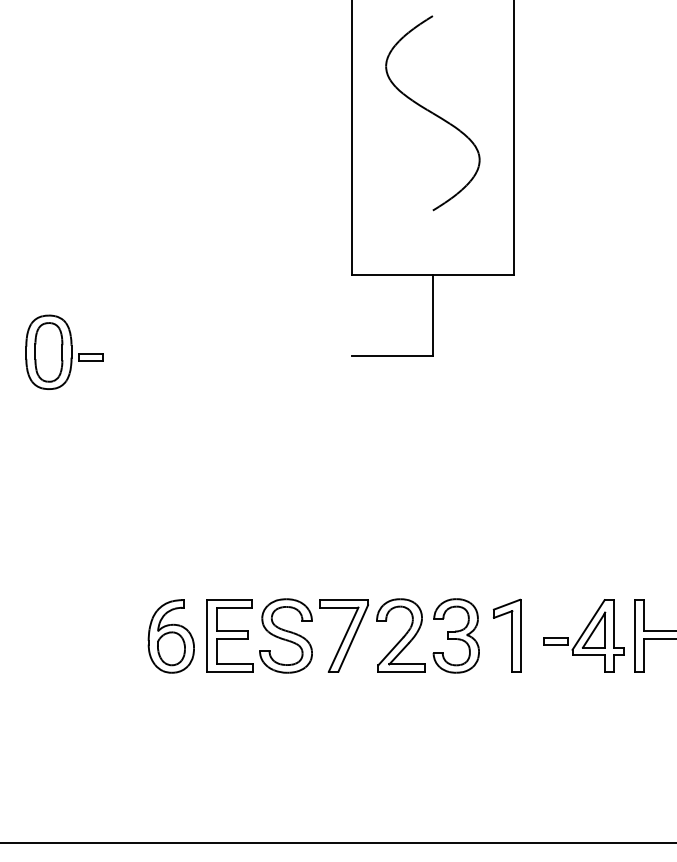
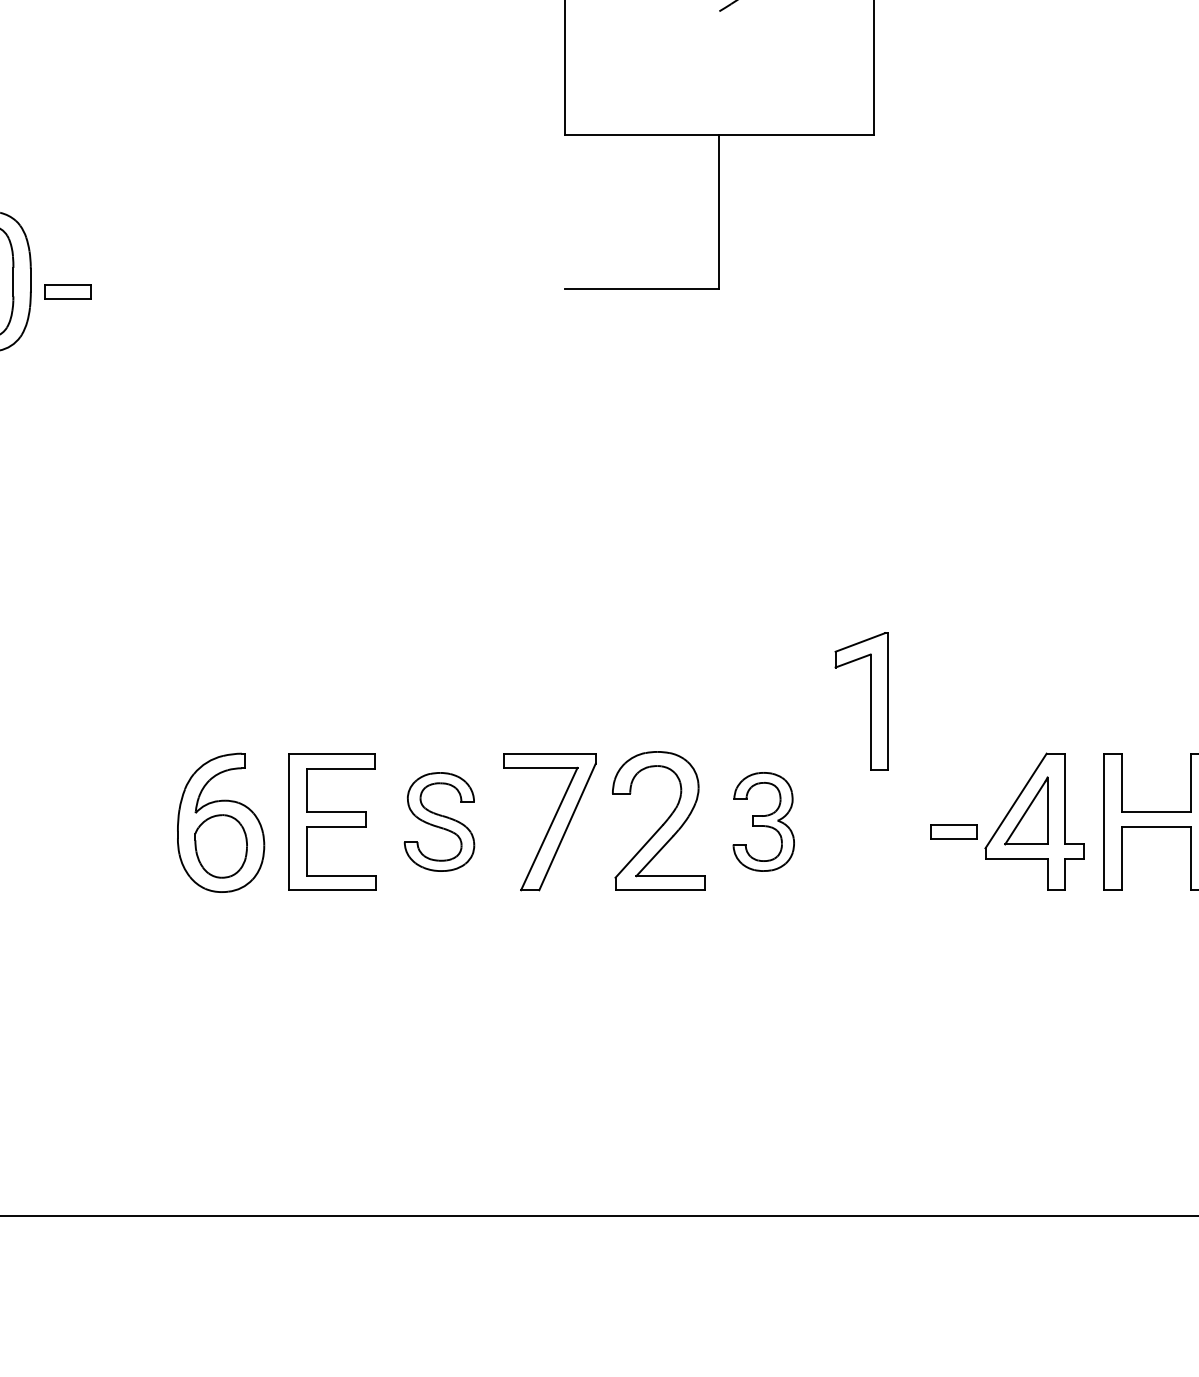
part: (285, 635) -> (438, 821), size x0.7
part: (455, 635) -> (762, 821), size x0.7
part: (506, 635) -> (859, 701), moved

